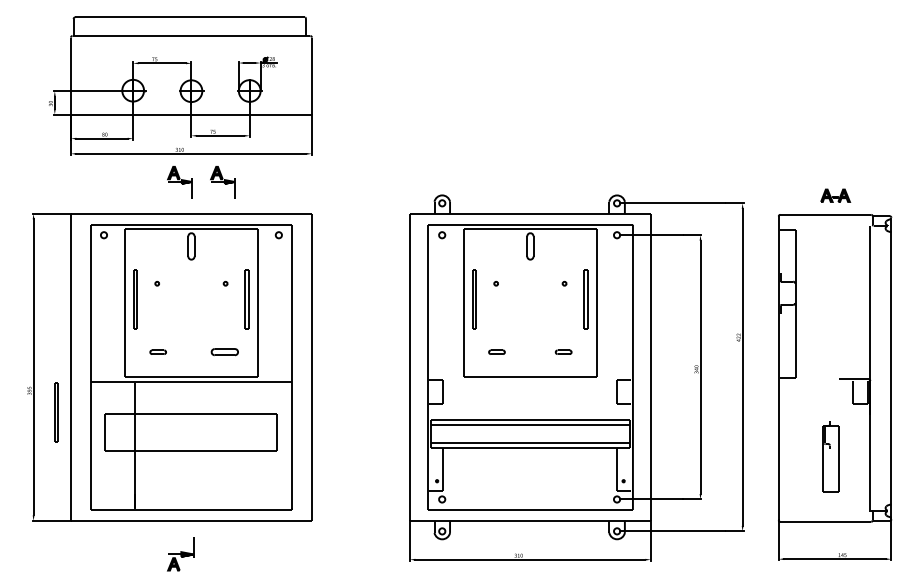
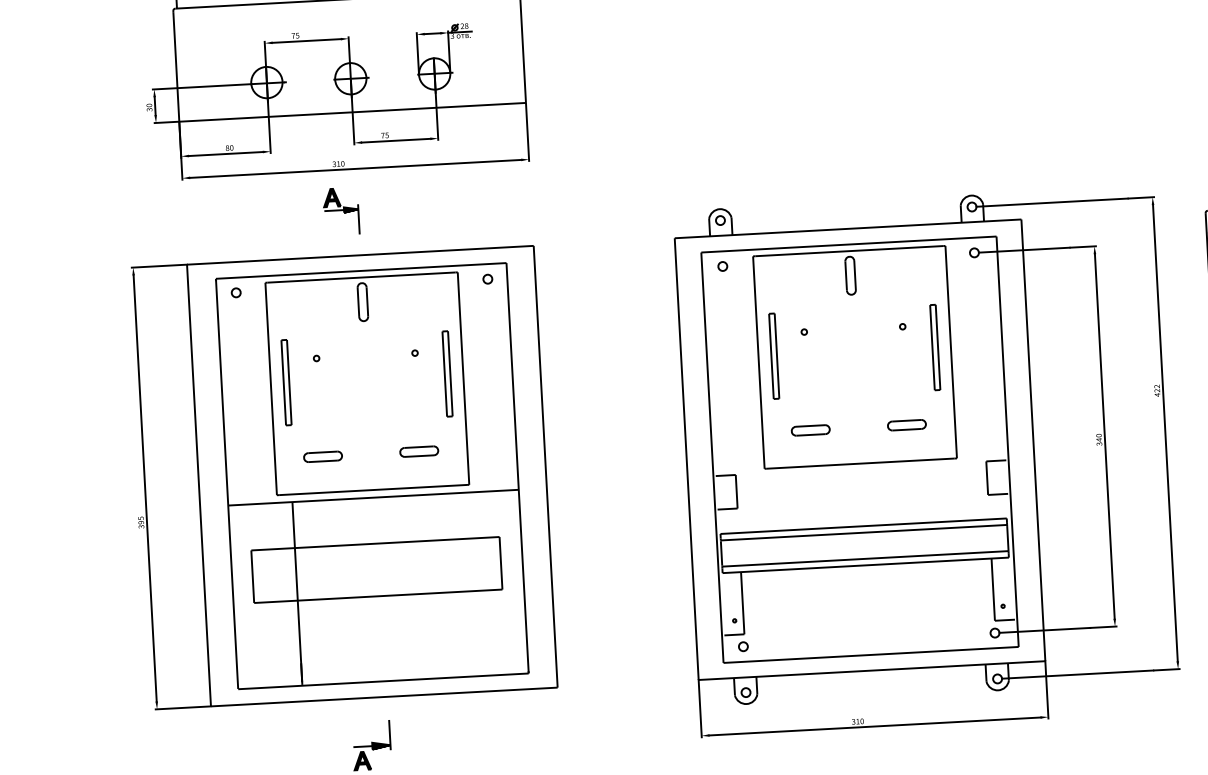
part: (222, 182) -> (402, 207), removed
part: (158, 352) -> (323, 457), size x1.67
part: (496, 352) -> (810, 430), size x1.67
part: (563, 352) -> (906, 425), size x1.67
line: (55, 412) -> (180, 551), removed

